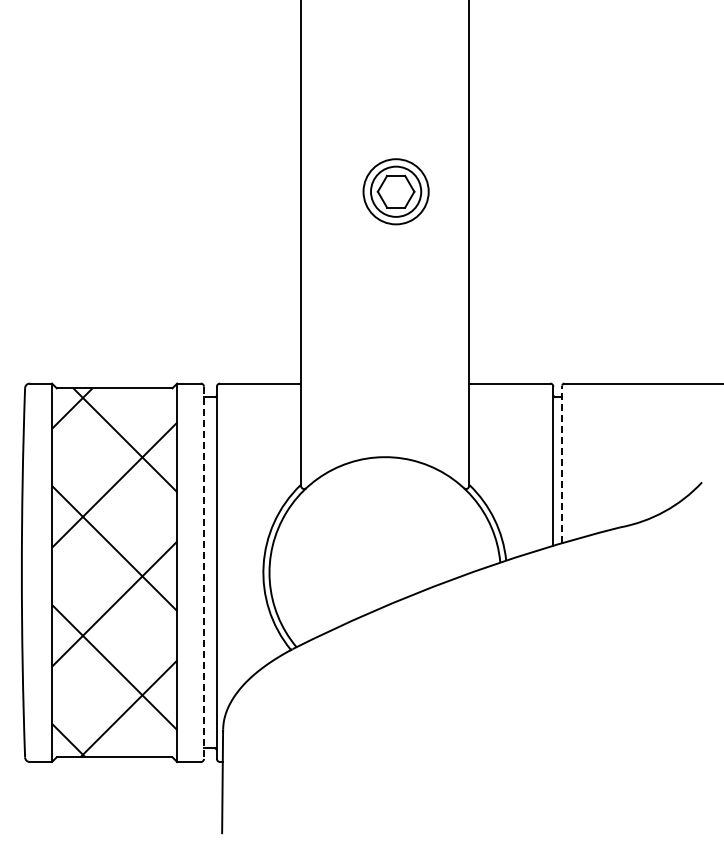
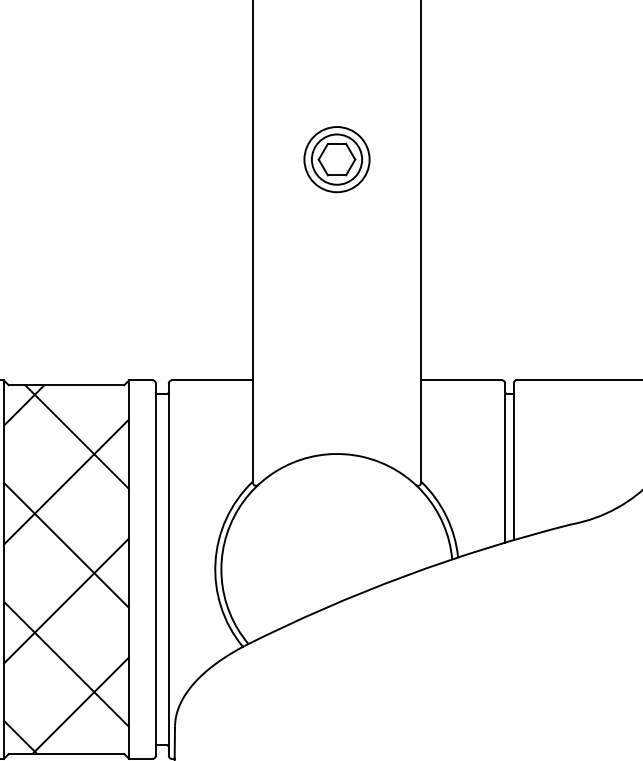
part: (395, 191) -> (336, 159), moved
line: (562, 464) -> (514, 461), dashed -> solid
line: (203, 573) -> (155, 570), dashed -> solid

